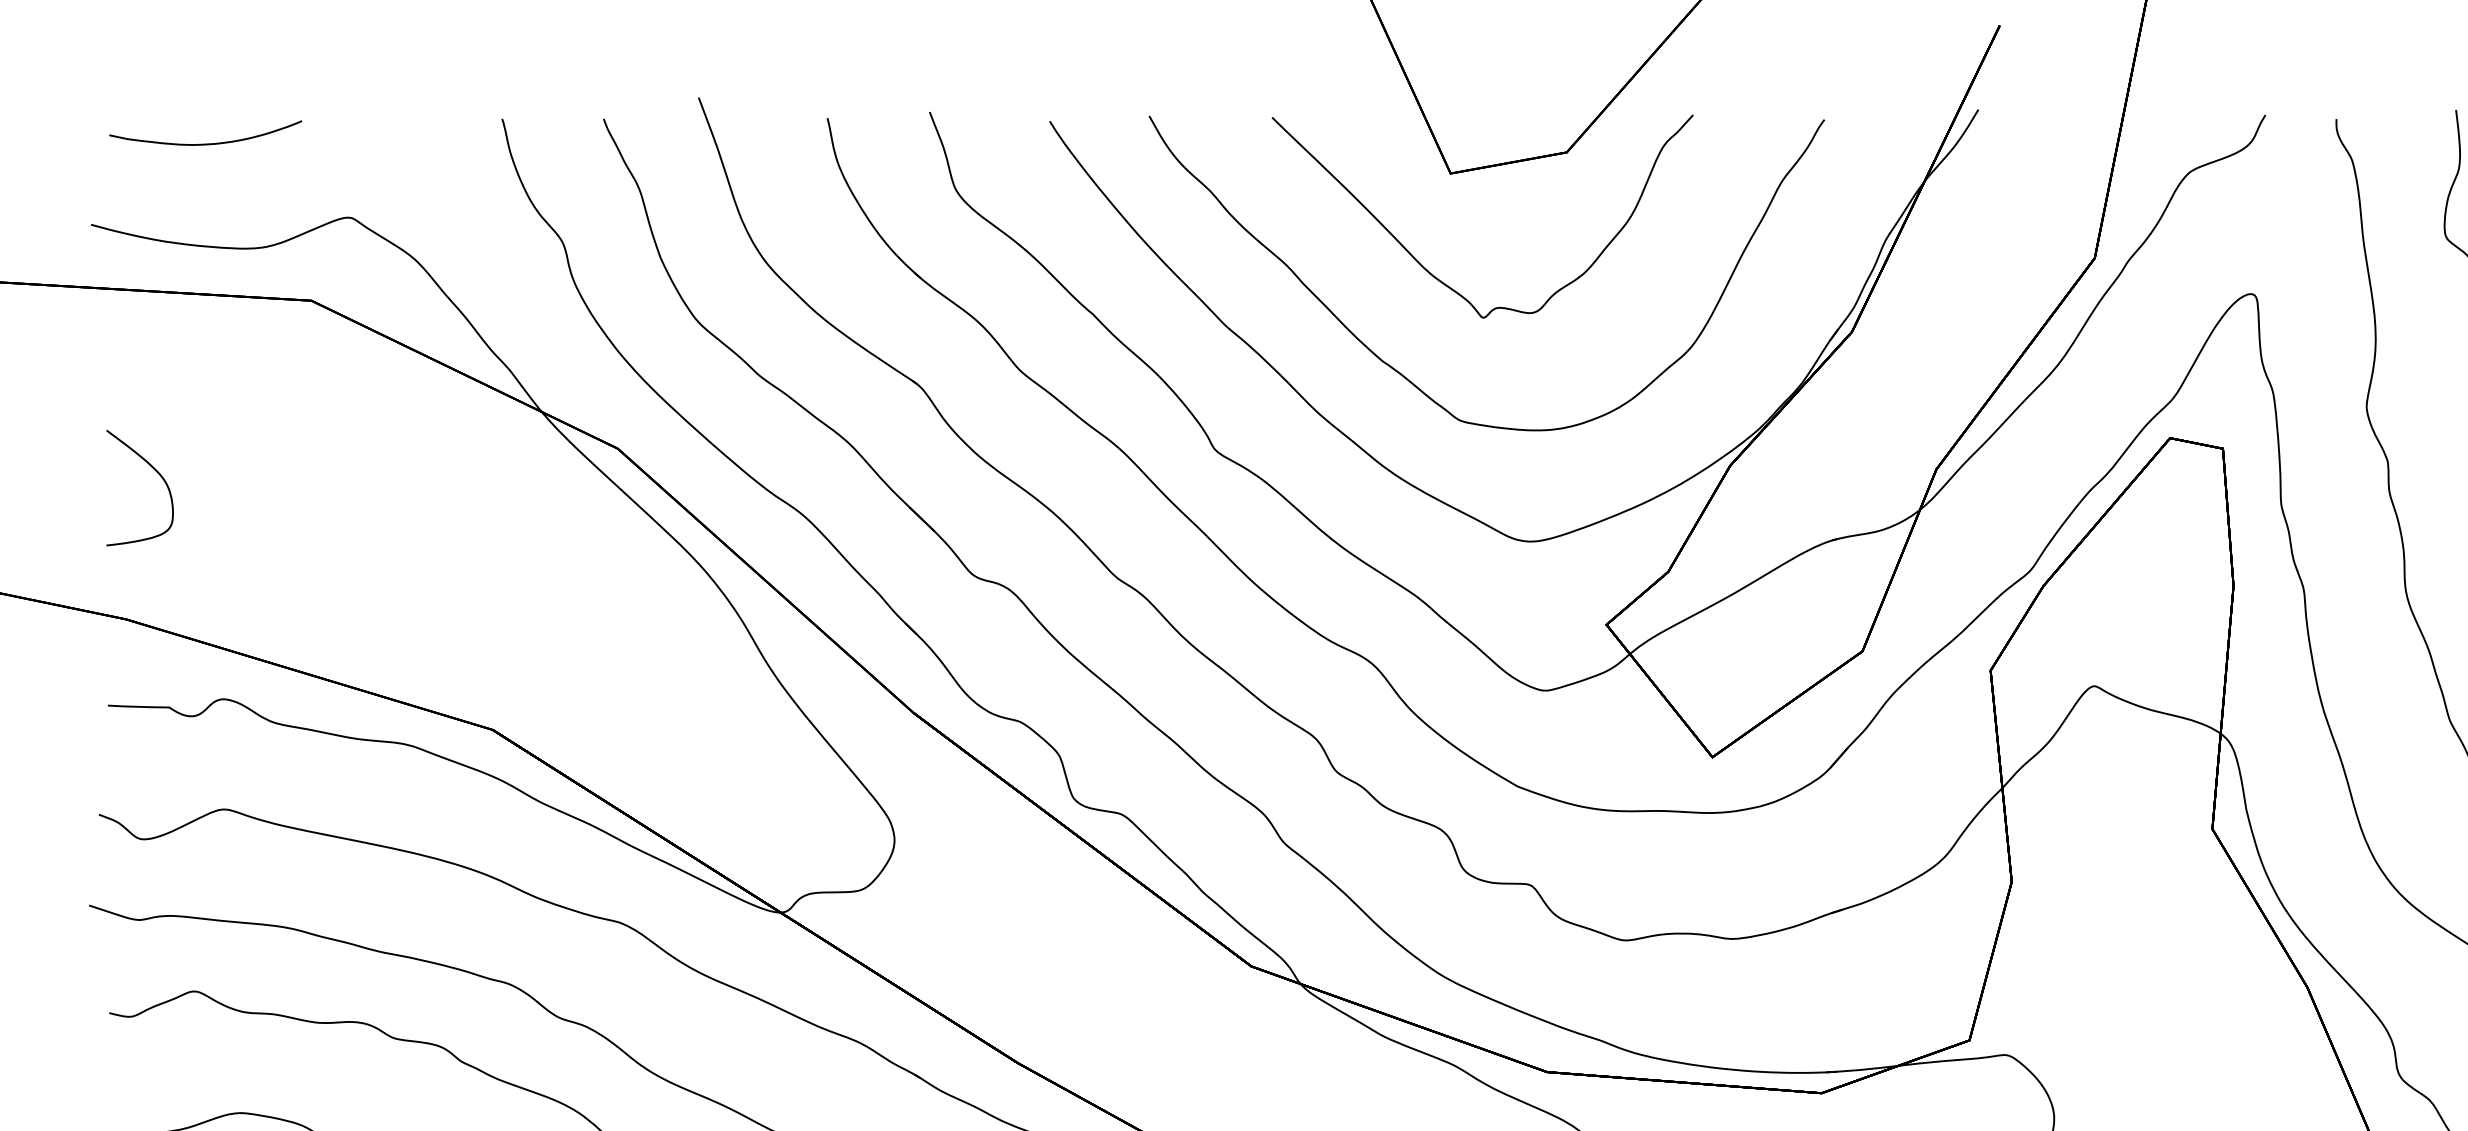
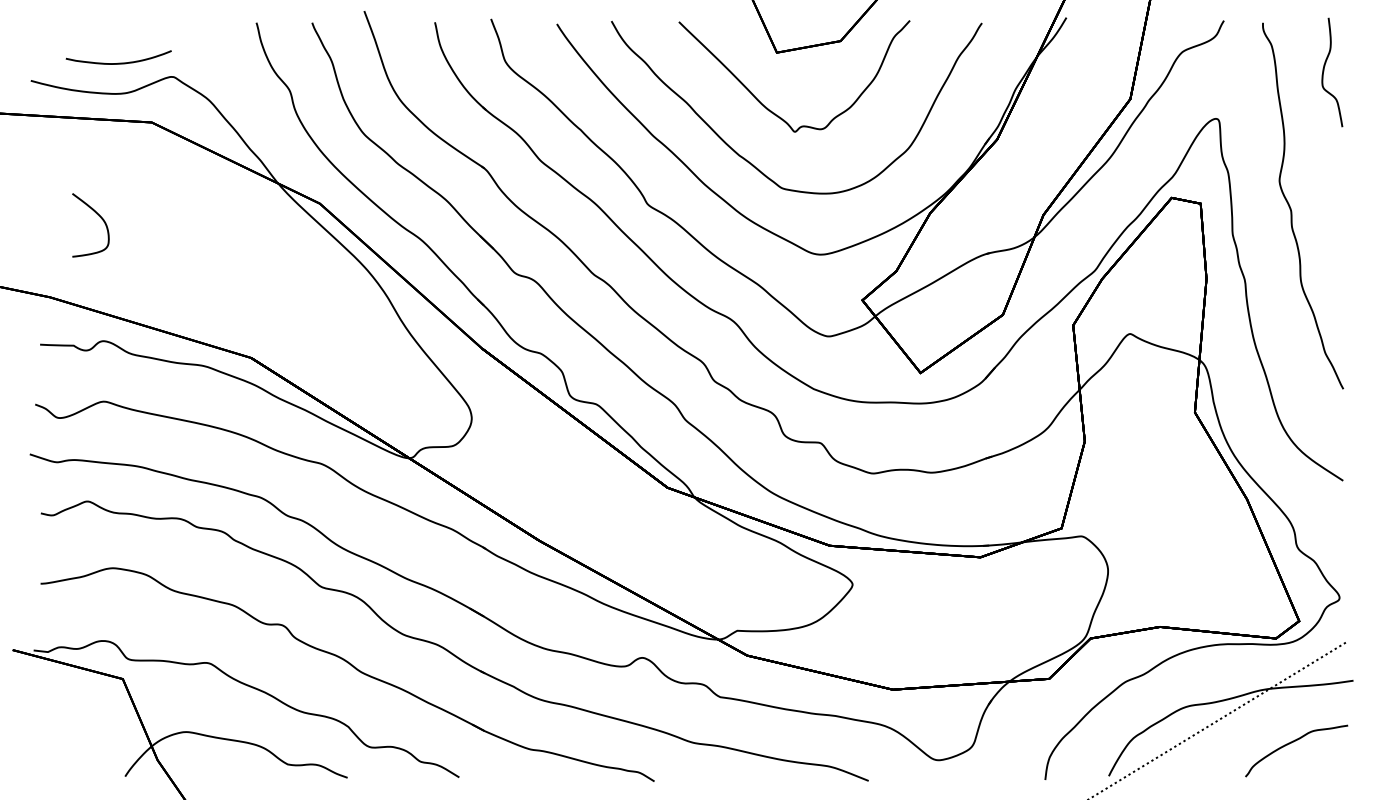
curve: (205, 142) -> (118, 62), moved
curve: (157, 475) -> (100, 218), moved

